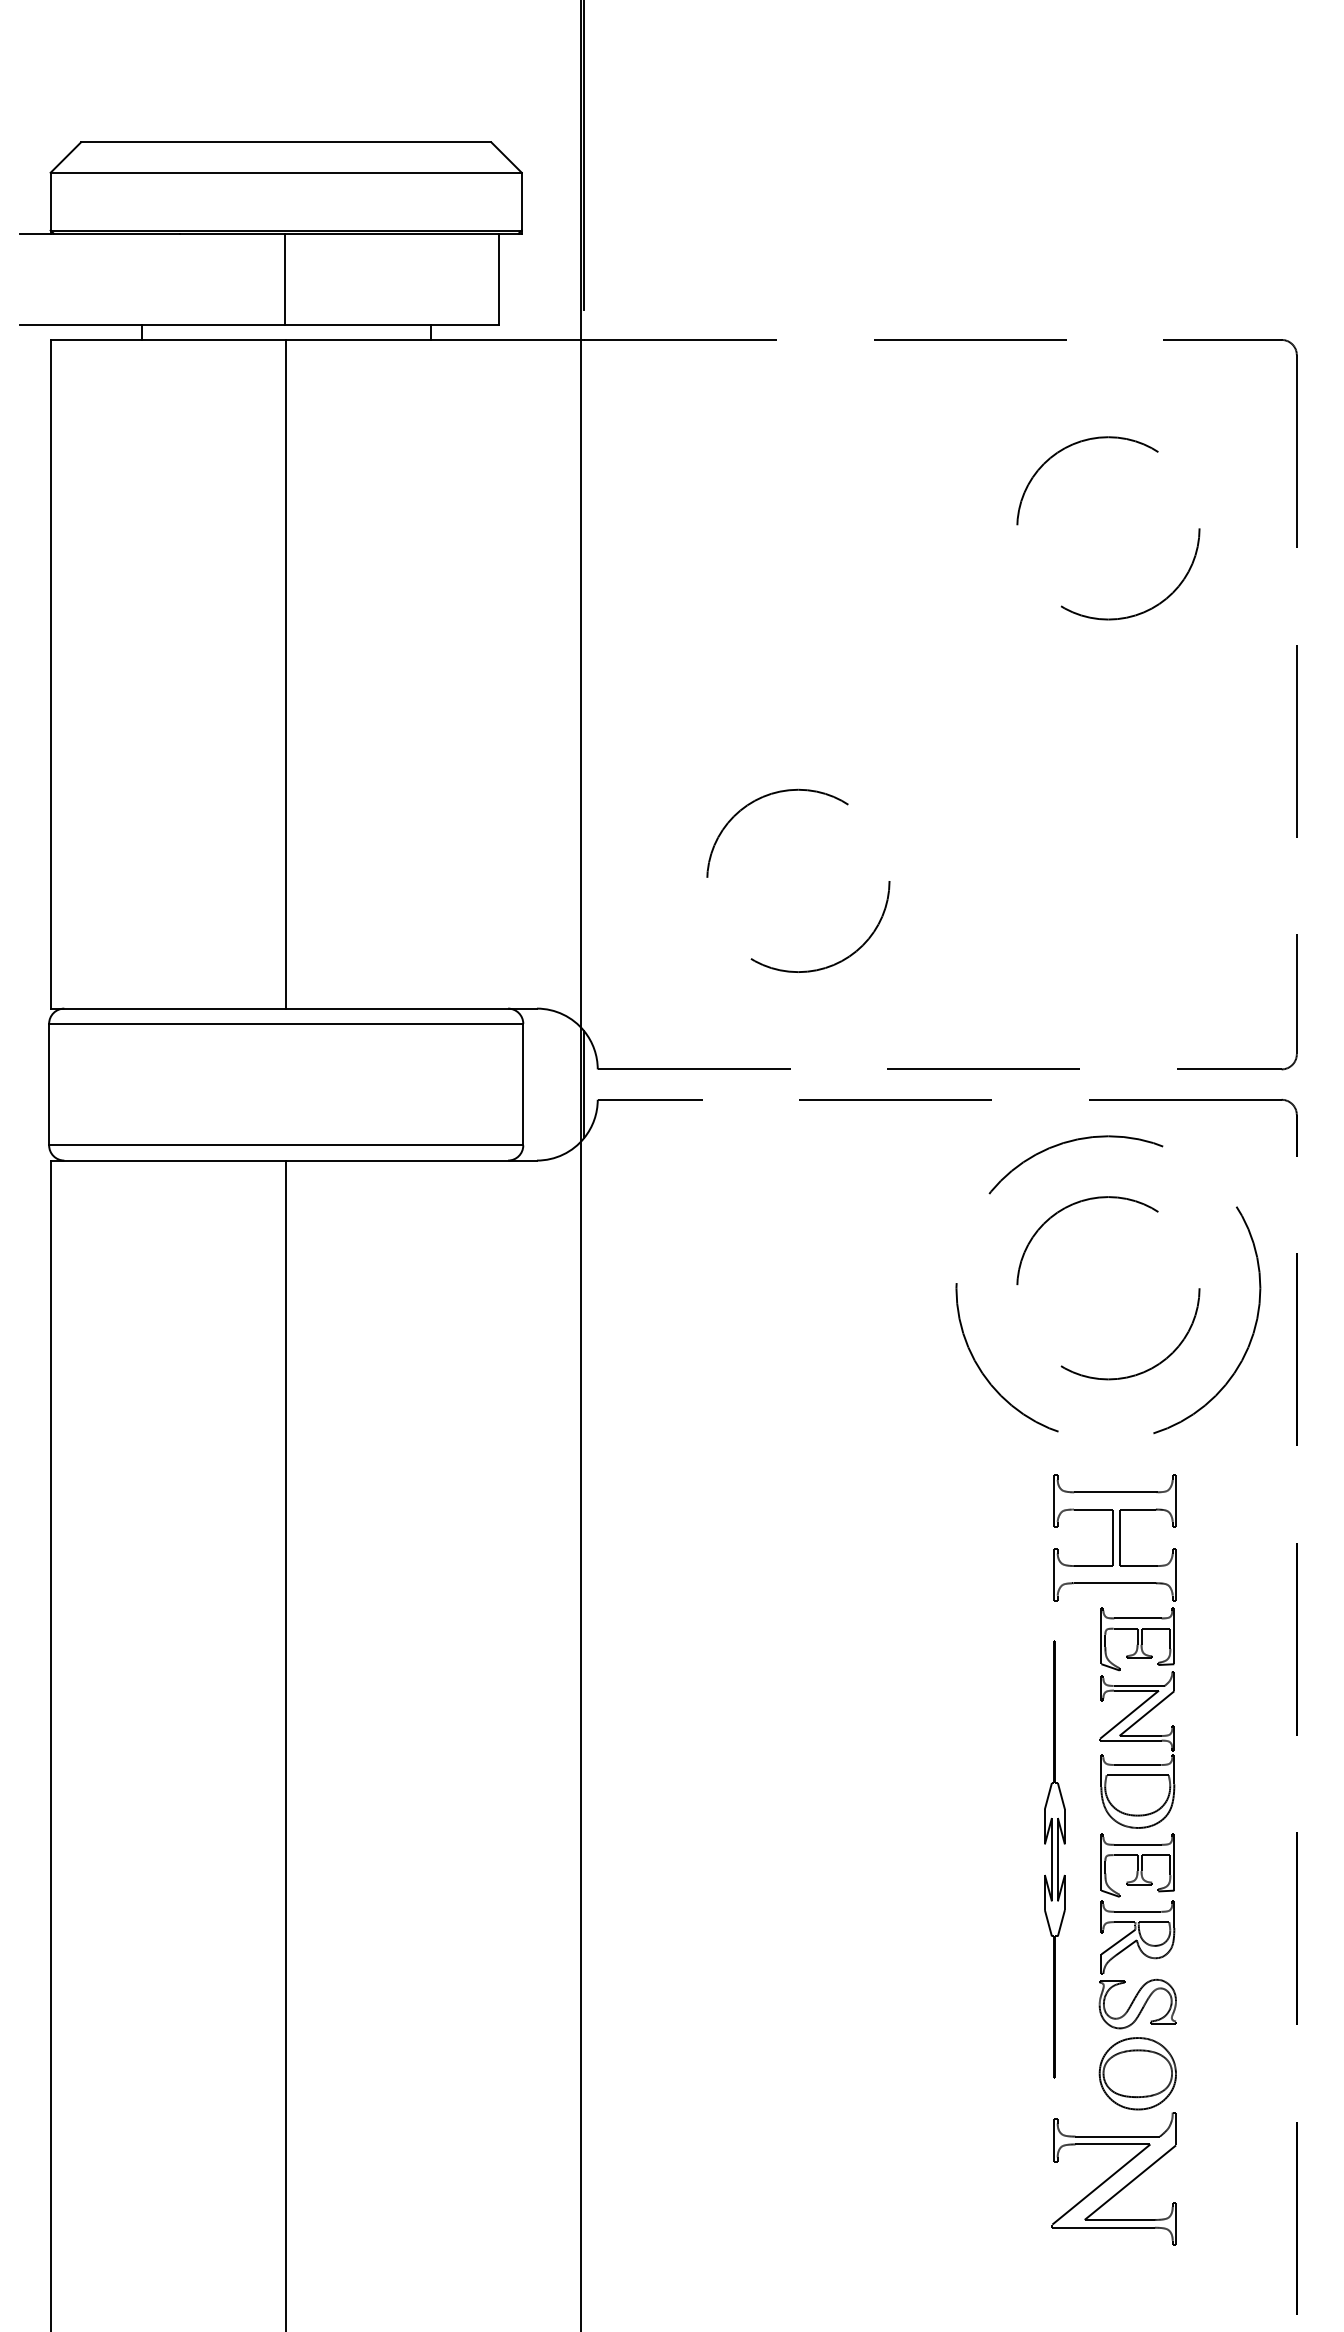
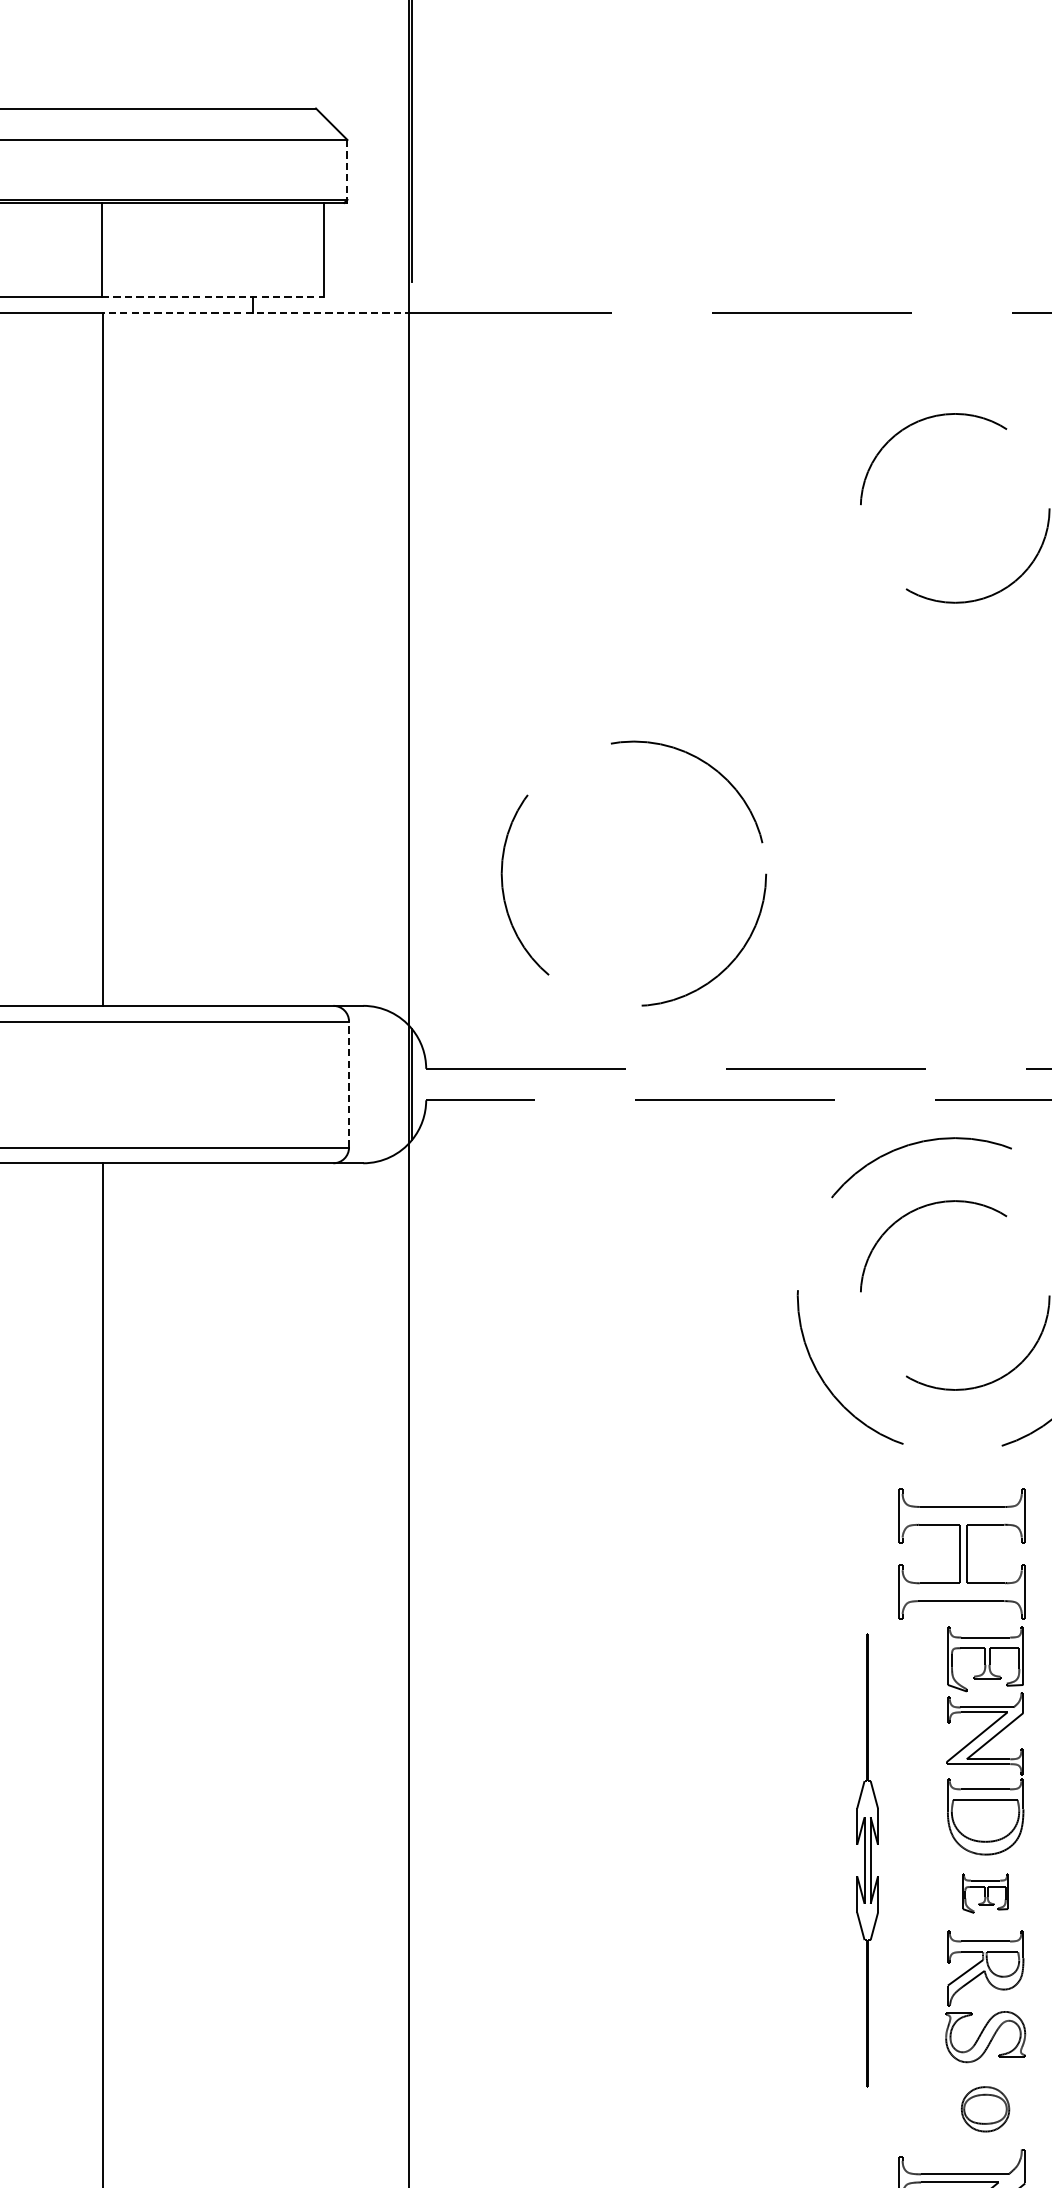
line: (521, 201) -> (347, 169), solid -> dashed
line: (392, 324) -> (213, 297), solid -> dashed
line: (434, 339) -> (257, 312), solid -> dashed
circle: (798, 880) -> (634, 873), size x1.4
line: (523, 1084) -> (349, 1084), solid -> dashed
part: (1054, 1859) -> (867, 1860), moved
part: (1137, 1865) -> (985, 1893), size x0.6
part: (1137, 2073) -> (985, 2108), size x0.6

